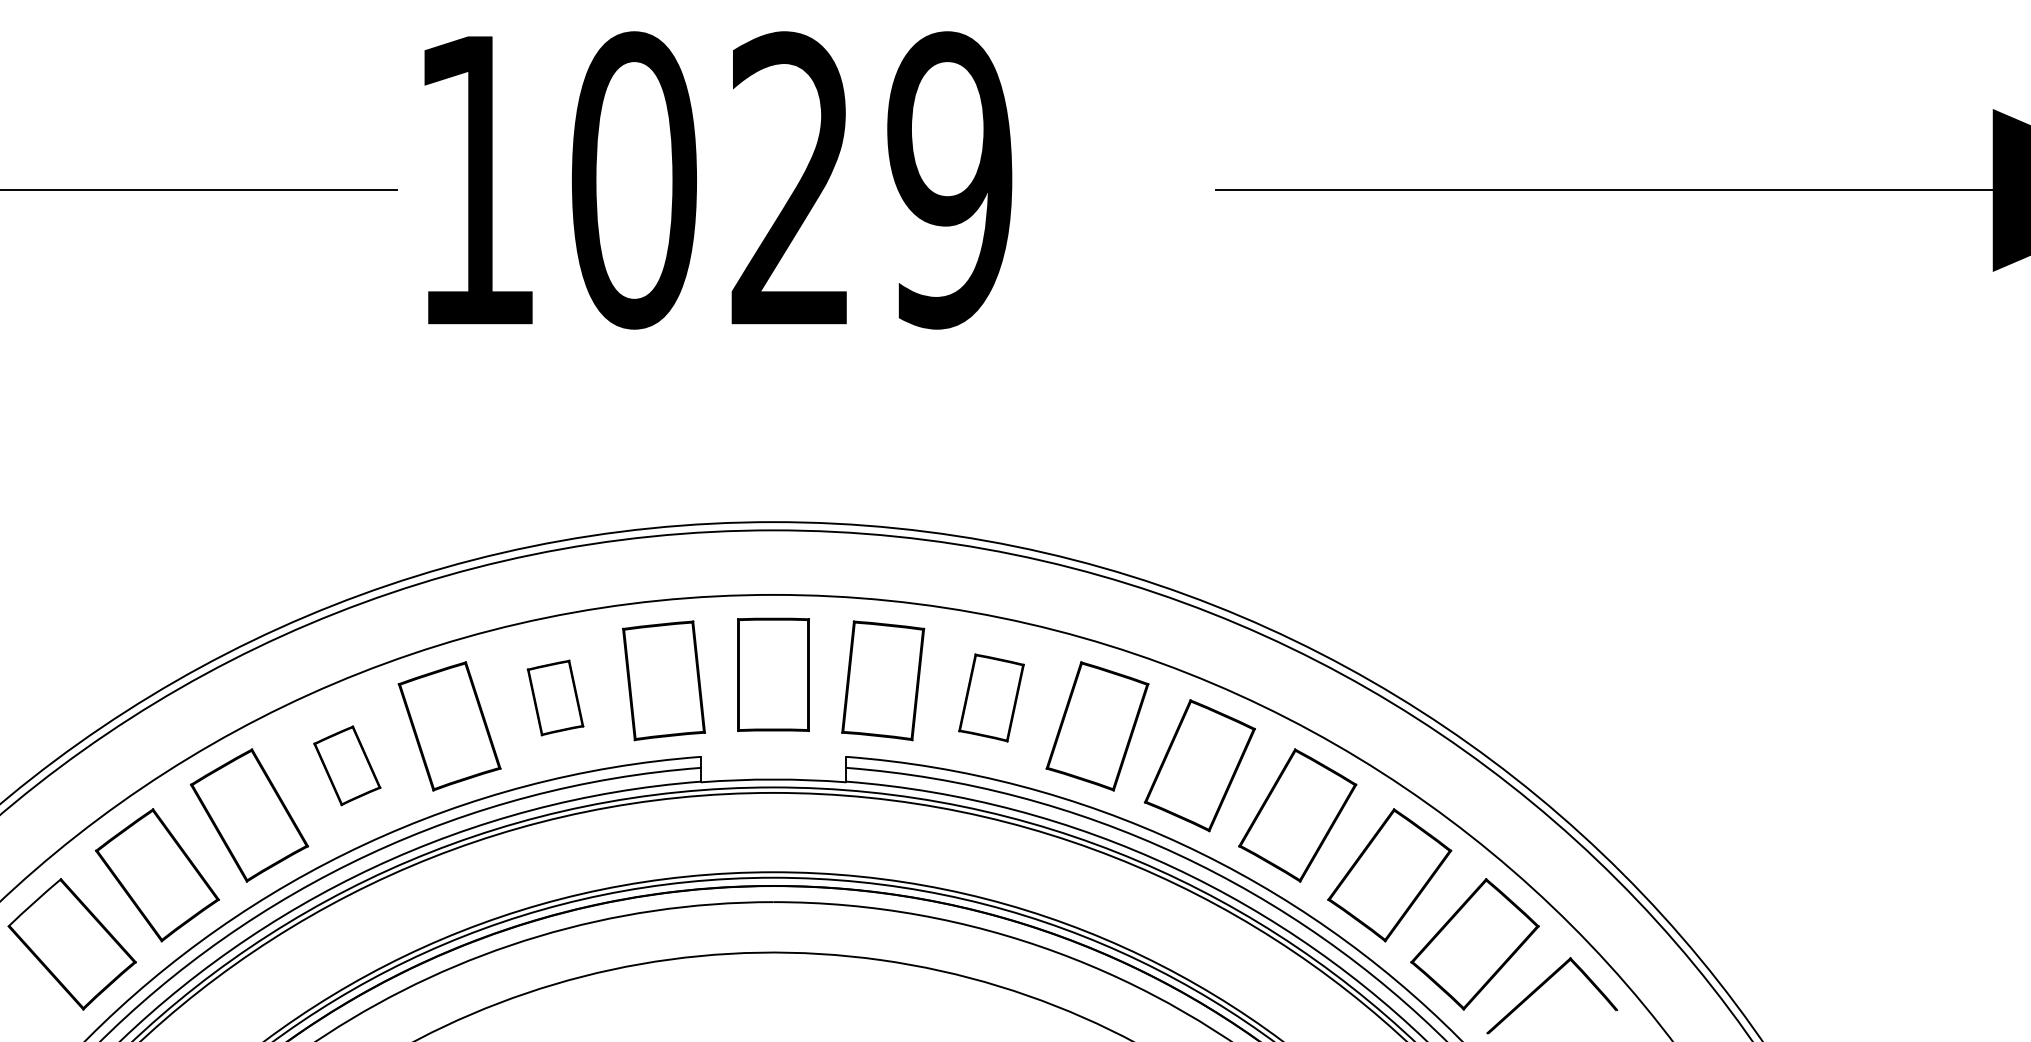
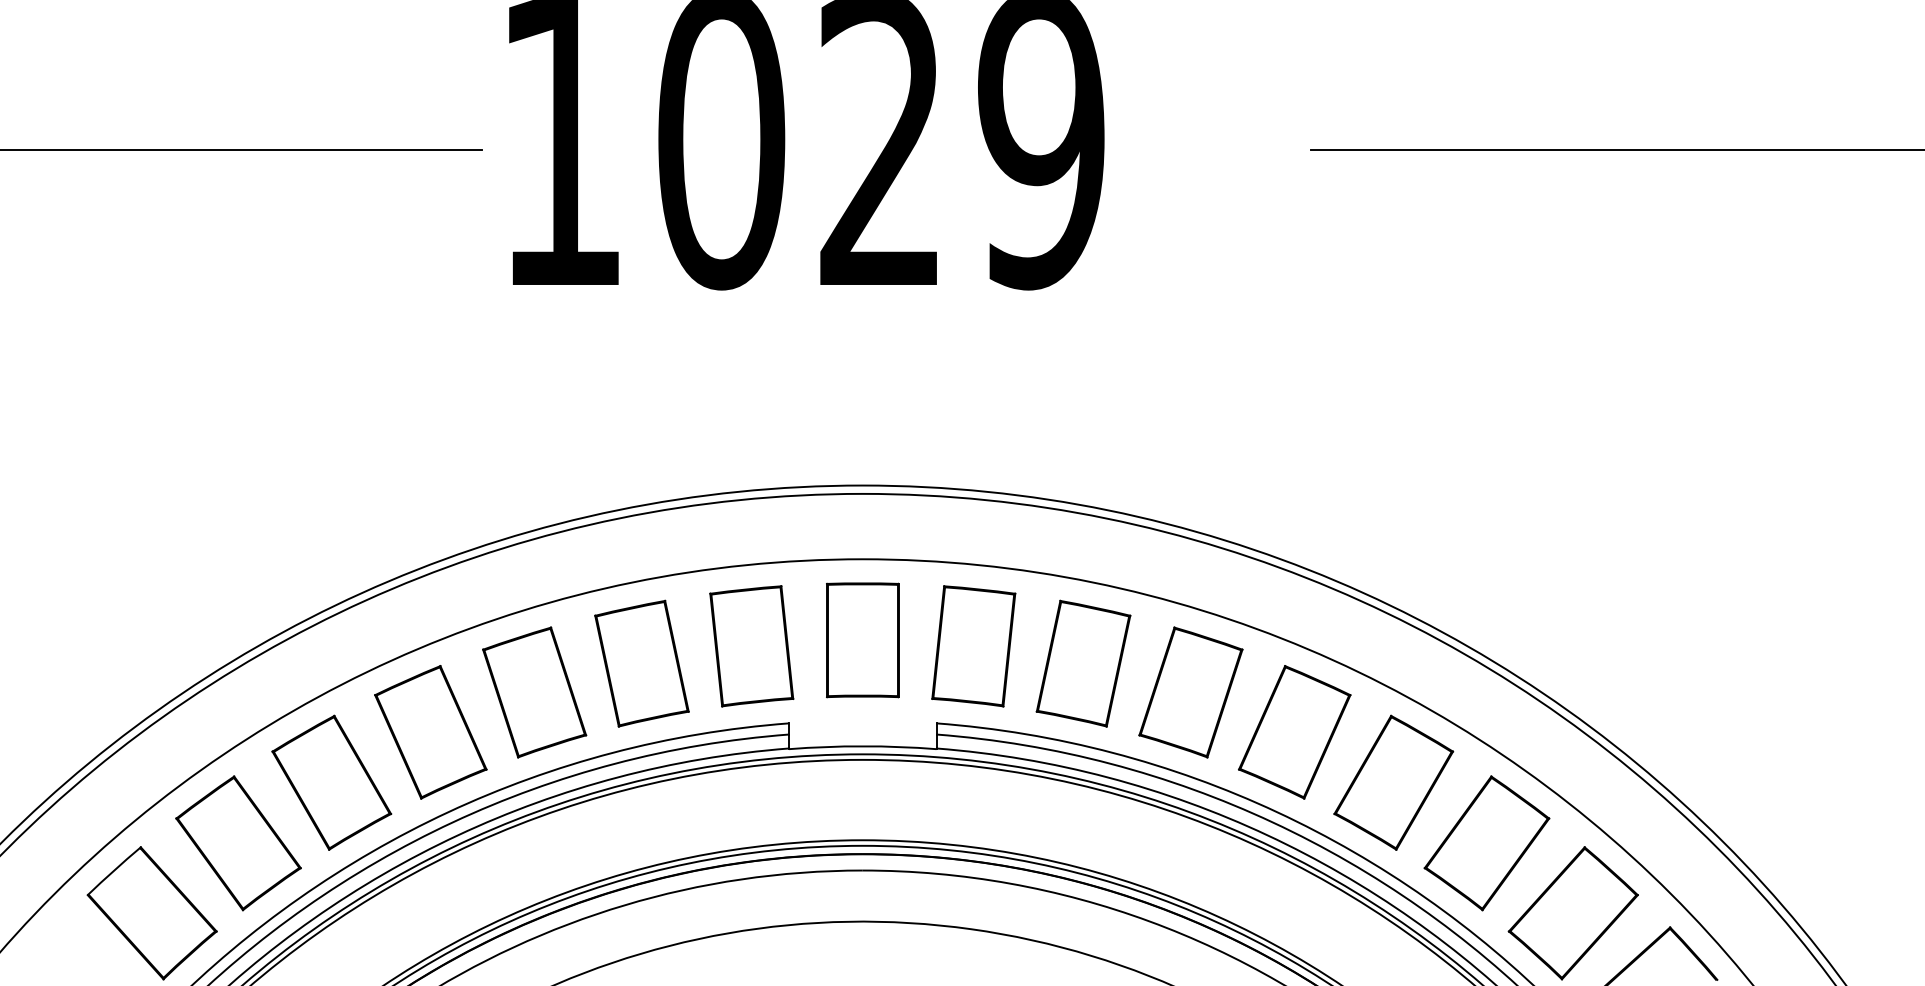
part: (555, 697) -> (641, 663), size x1.67
part: (991, 697) -> (1083, 663), size x1.43
part: (347, 765) -> (431, 732), size x1.67

